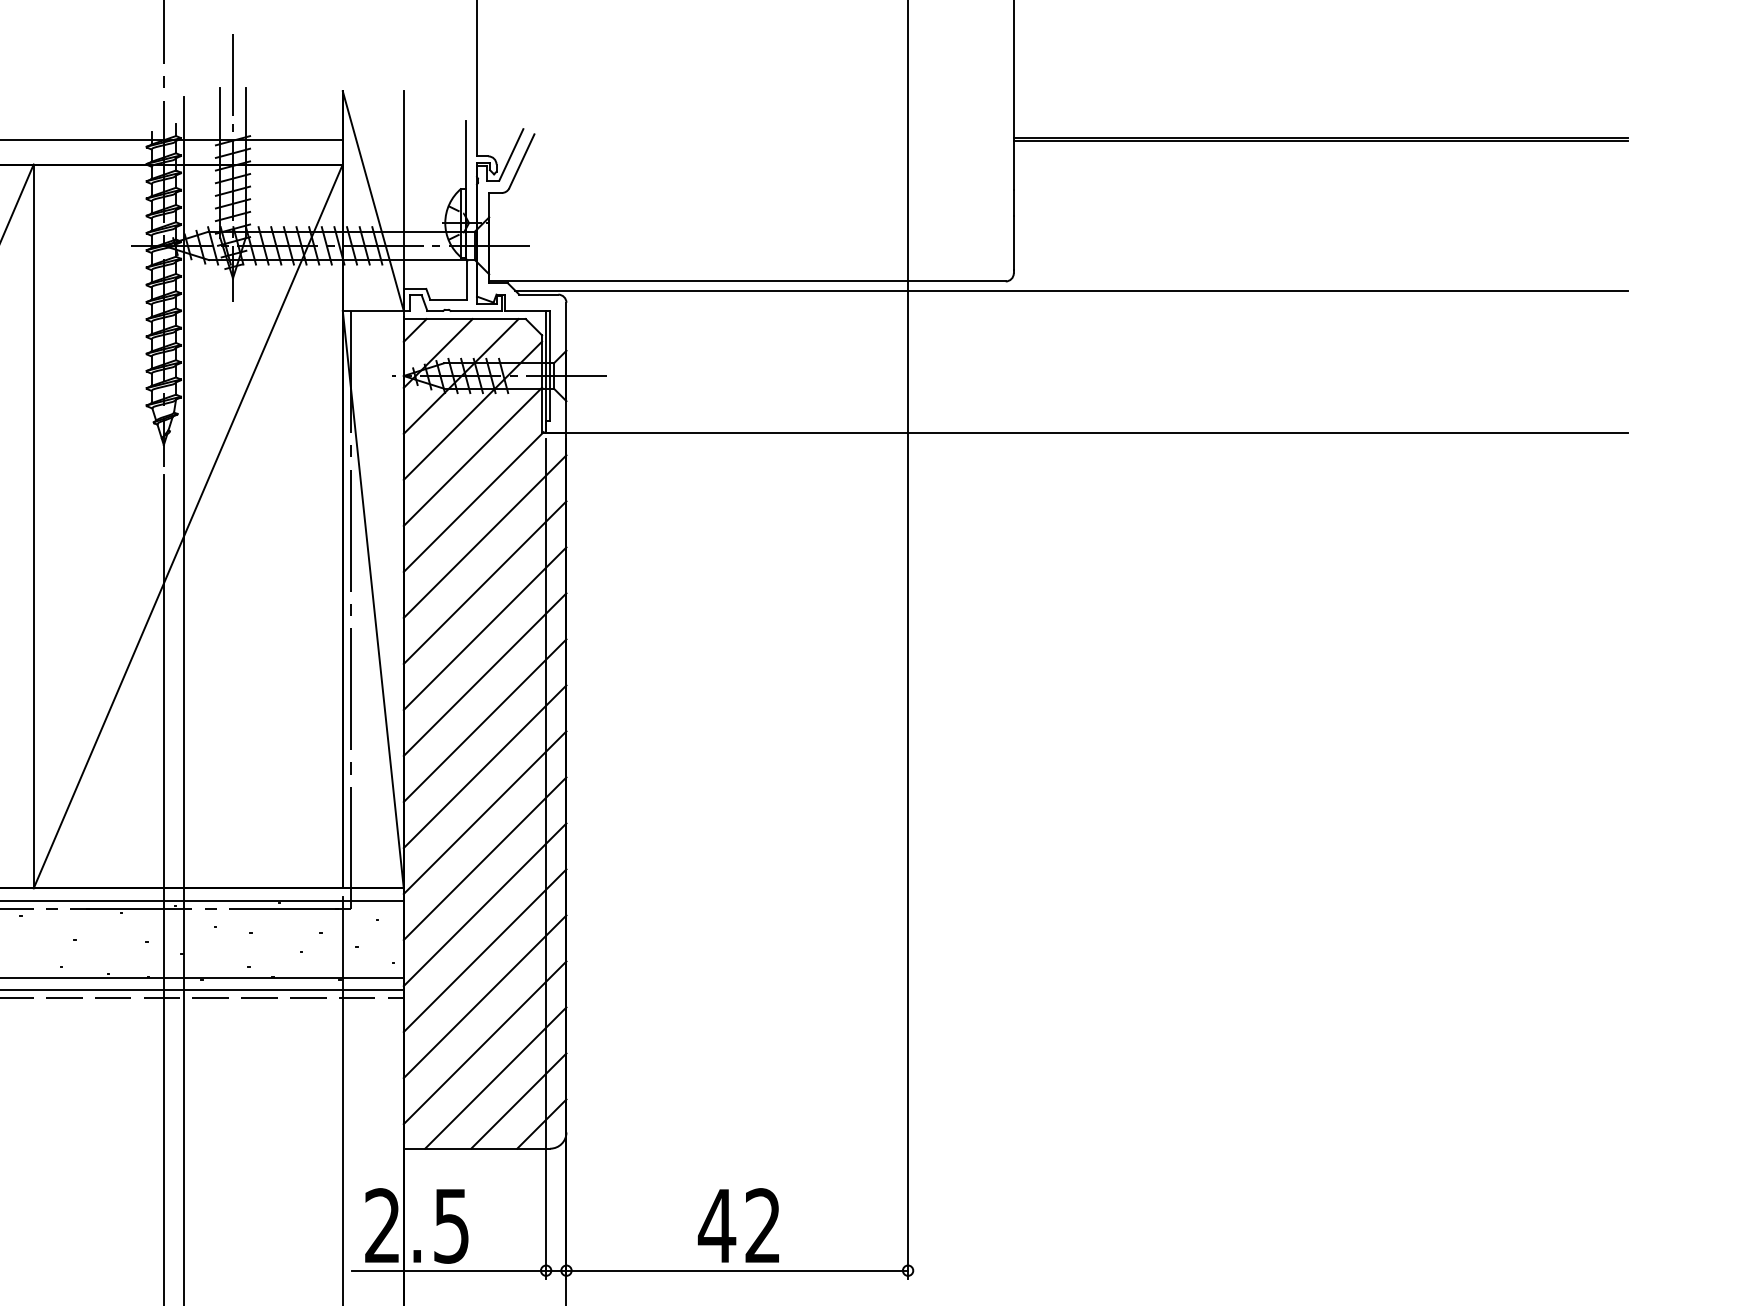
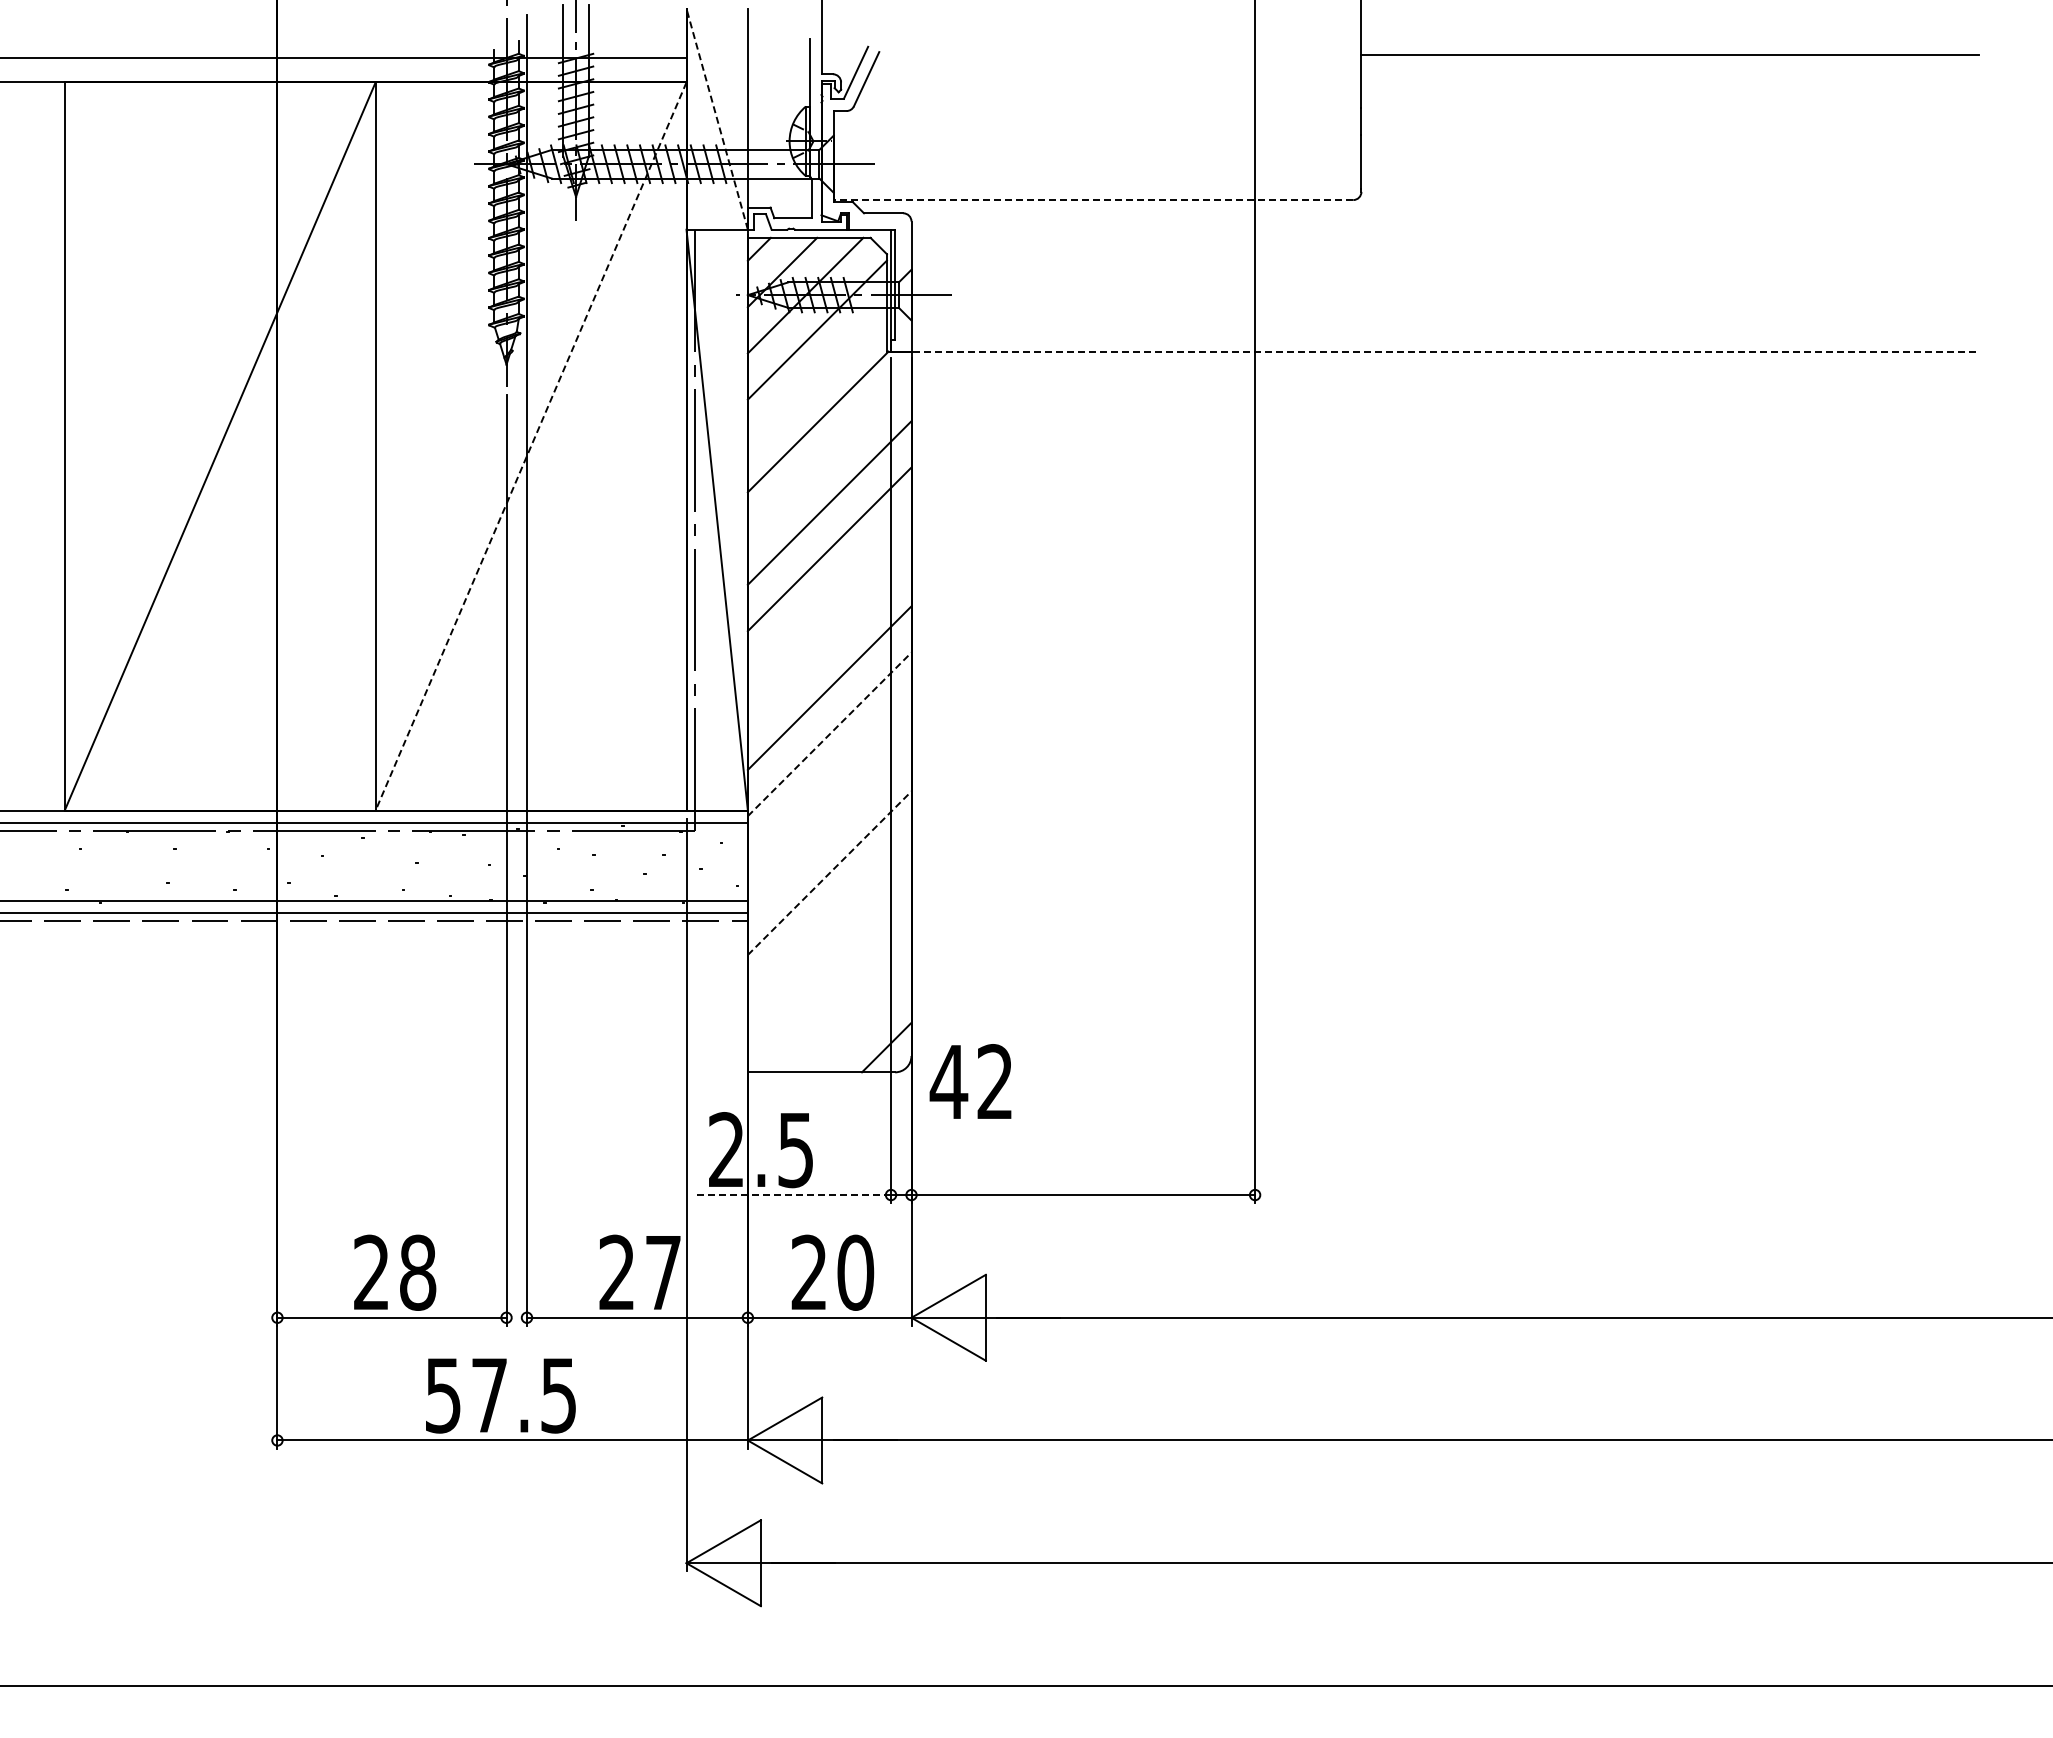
line: (1321, 140) -> (1670, 58), removed
line: (373, 201) -> (717, 119), solid -> dashed
line: (747, 281) -> (1093, 200), solid -> dashed
line: (1071, 290) -> (1419, 209), removed
line: (1087, 433) -> (1435, 352), solid -> dashed
line: (472, 456) -> (816, 376), removed
line: (188, 526) -> (531, 446), solid -> dashed
line: (484, 536) -> (829, 456), removed
line: (484, 674) -> (829, 595), removed
line: (484, 720) -> (829, 641), removed
line: (484, 812) -> (829, 734), solid -> dashed
line: (484, 858) -> (829, 780), removed
line: (484, 904) -> (829, 826), removed
line: (484, 951) -> (829, 873), solid -> dashed
line: (484, 996) -> (829, 919), removed
line: (484, 1042) -> (829, 965), removed
line: (495, 1078) -> (840, 1001), removed
line: (518, 1101) -> (863, 1024), removed
text: (738, 1225) -> (970, 1081), moved
line: (449, 1271) -> (793, 1195), solid -> dashed

